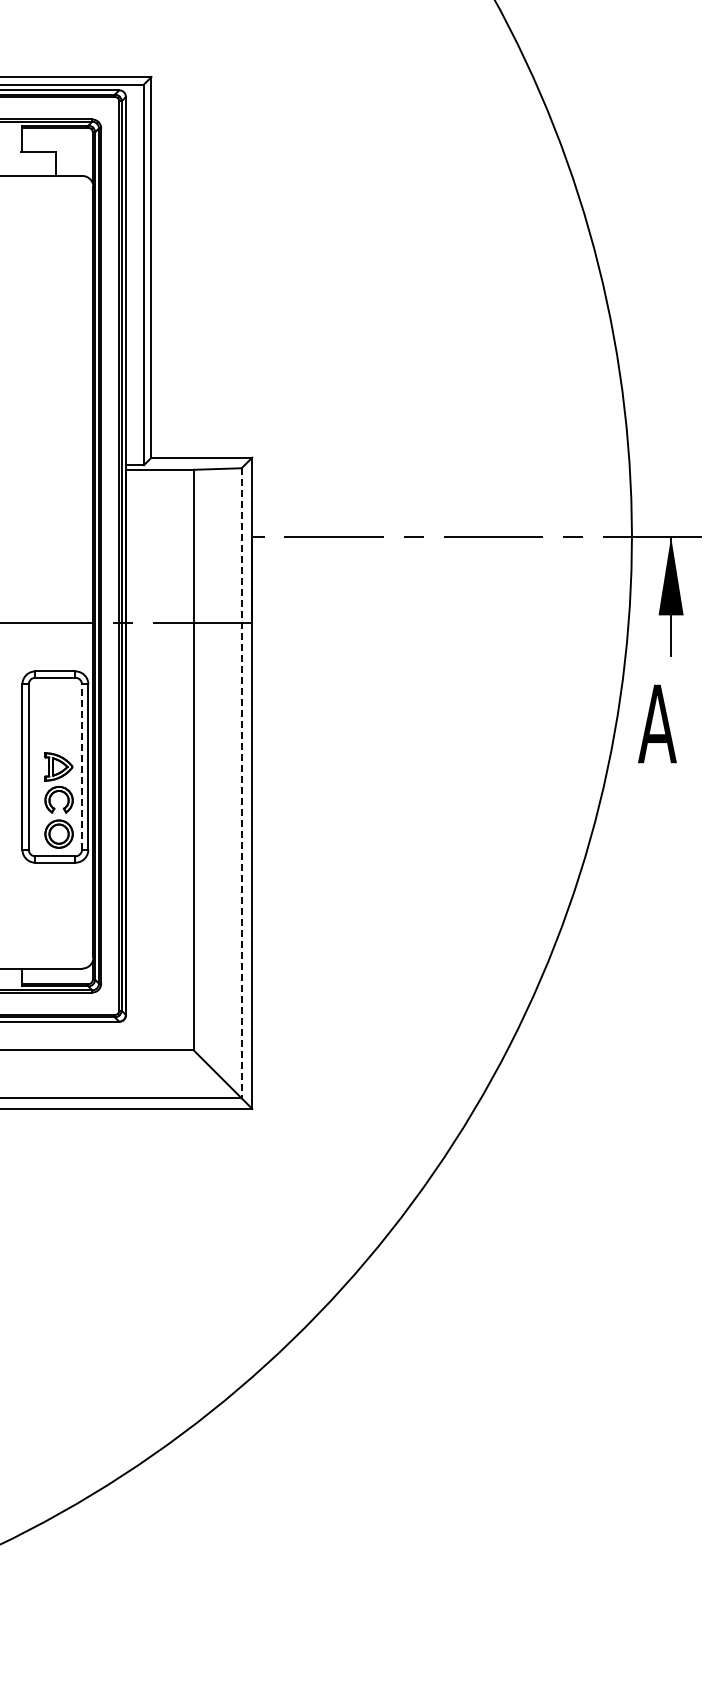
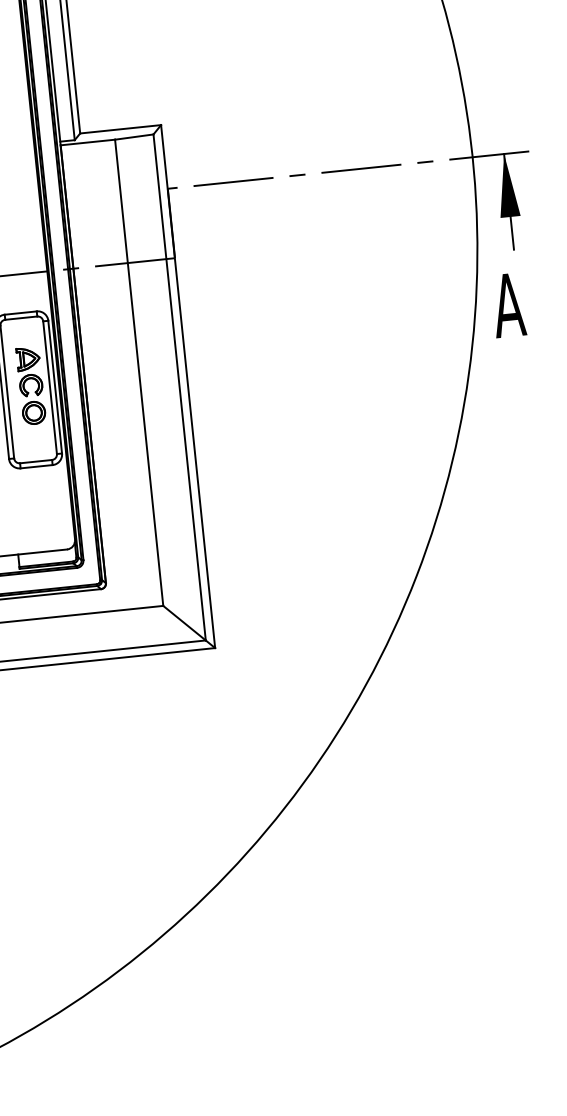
line: (82, 767) -> (50, 388), dashed -> solid
line: (241, 783) -> (179, 387), dashed -> solid
part: (51, 803) -> (25, 388), moved

